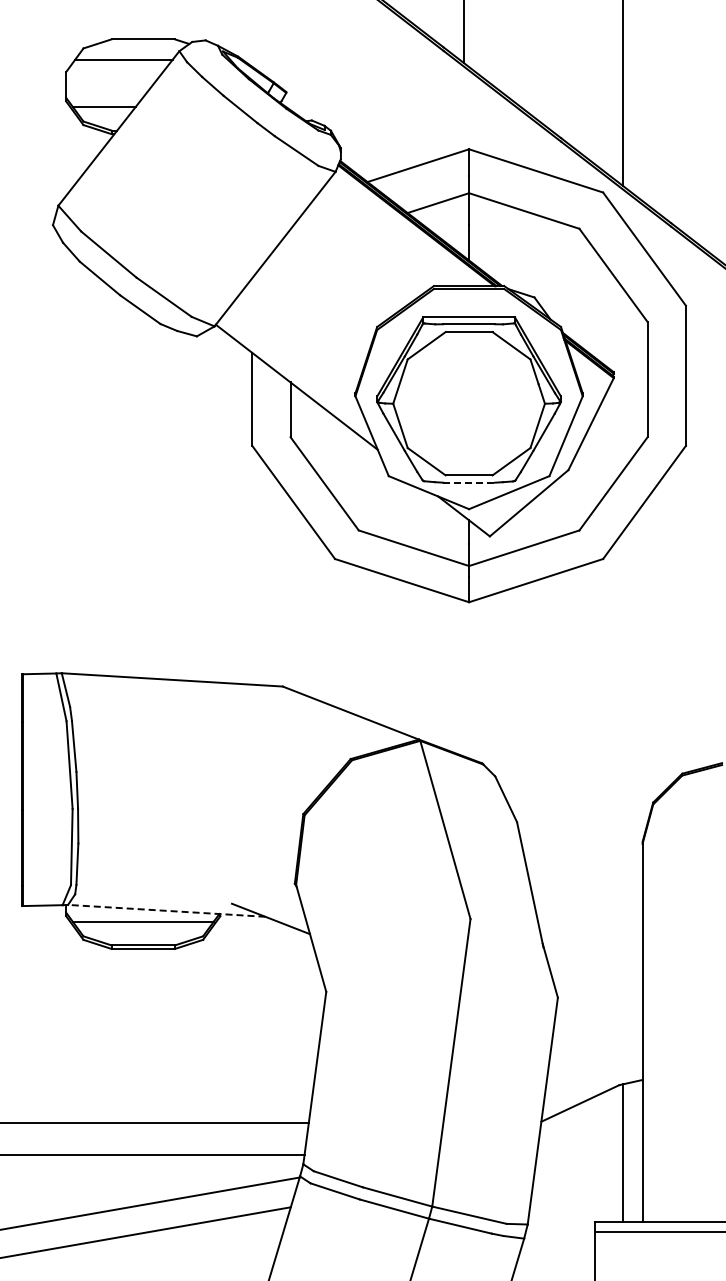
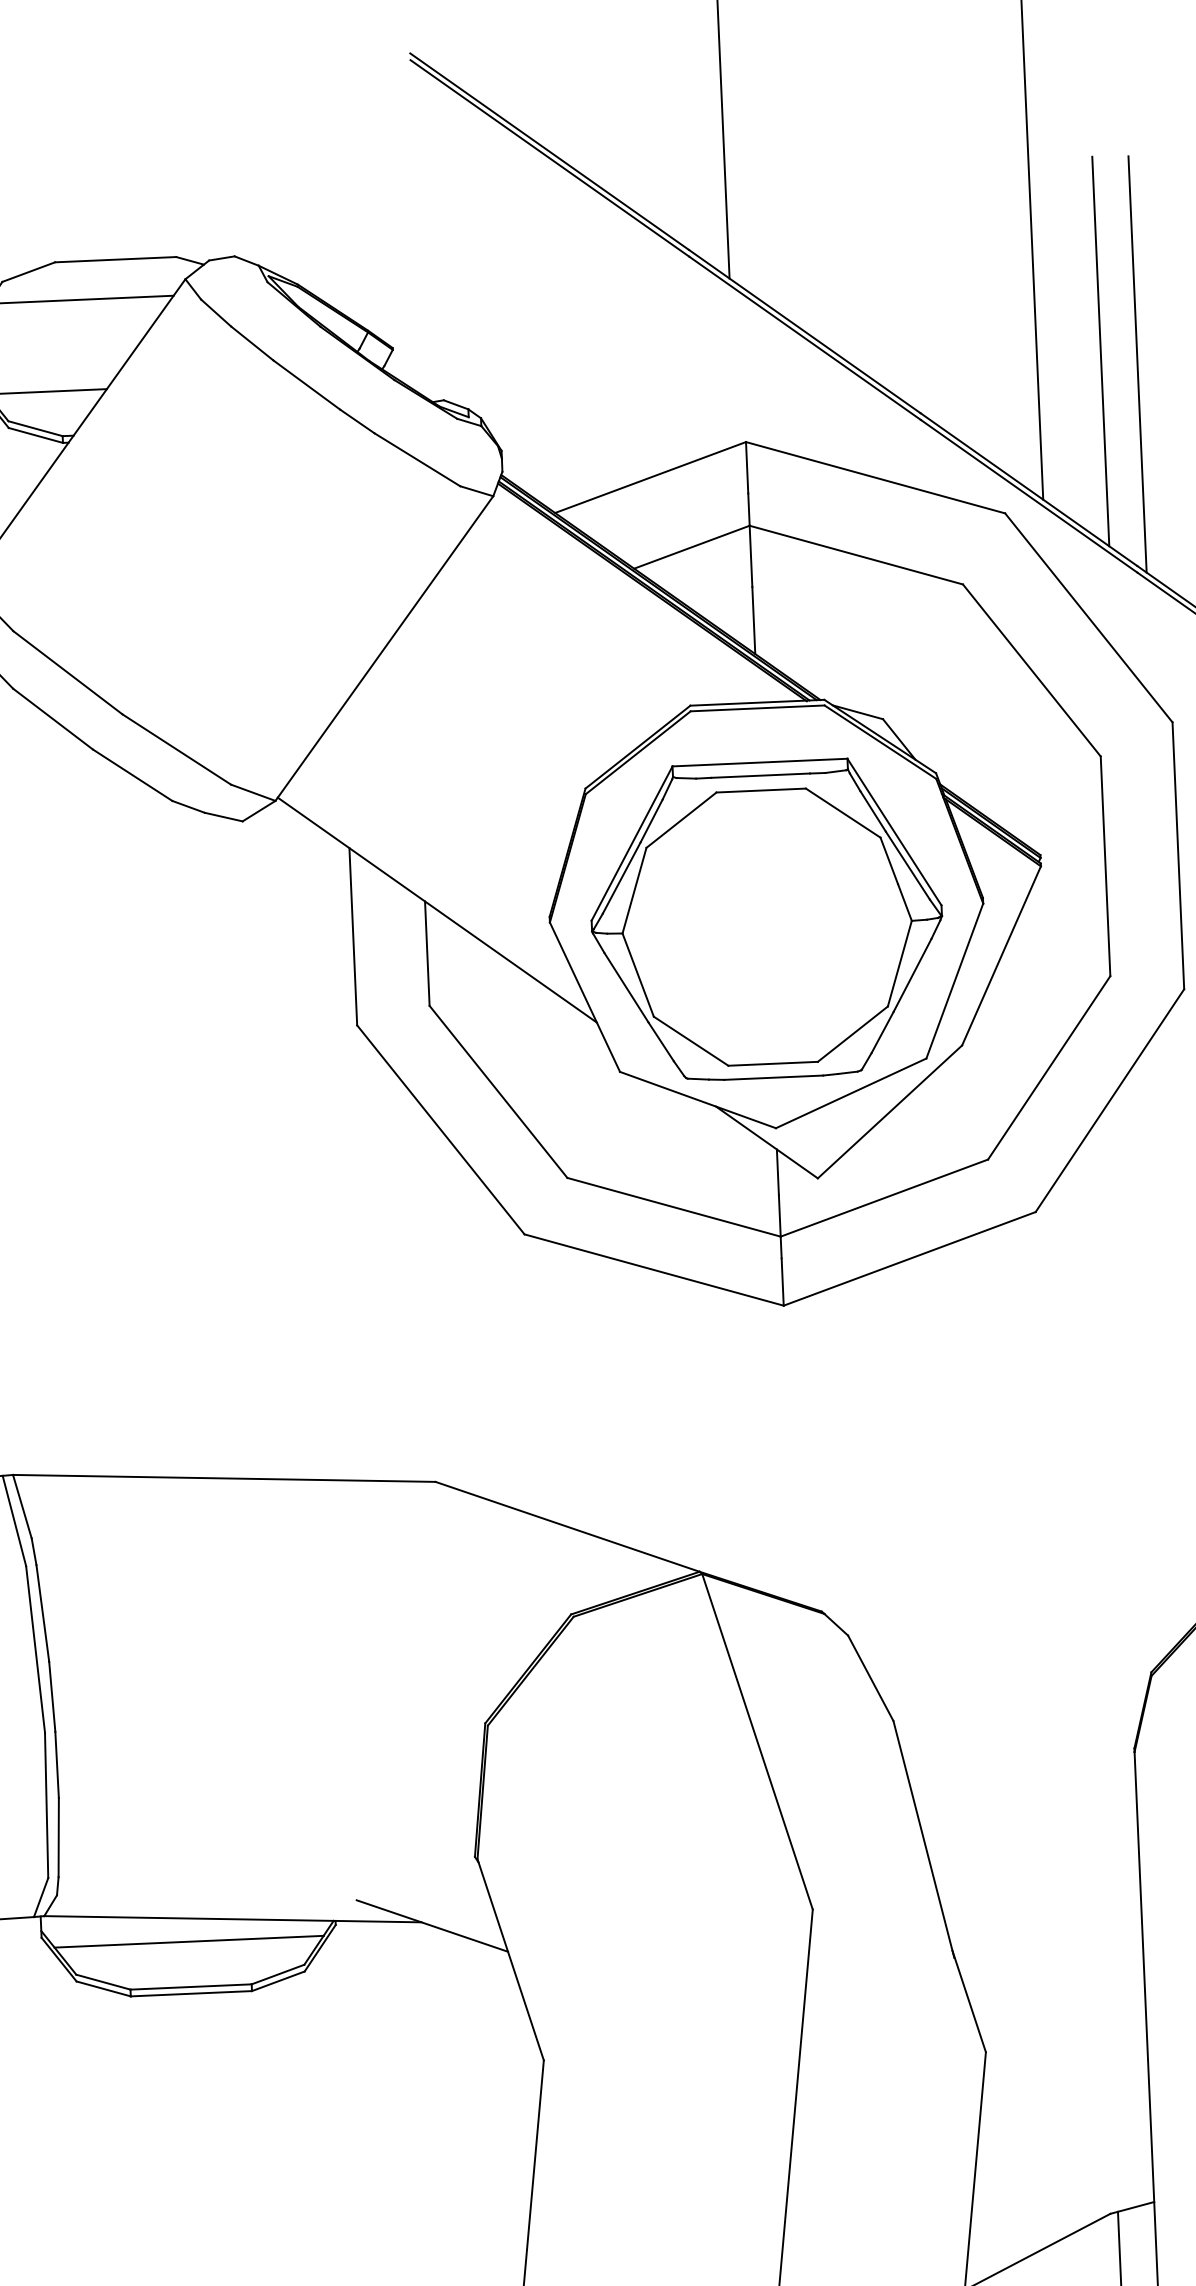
line: (656, 109) -> (1099, 350), added
line: (675, 117) -> (1136, 364), added
line: (469, 482) -> (774, 1077), dashed -> solid
line: (166, 910) -> (232, 1918), dashed -> solid

